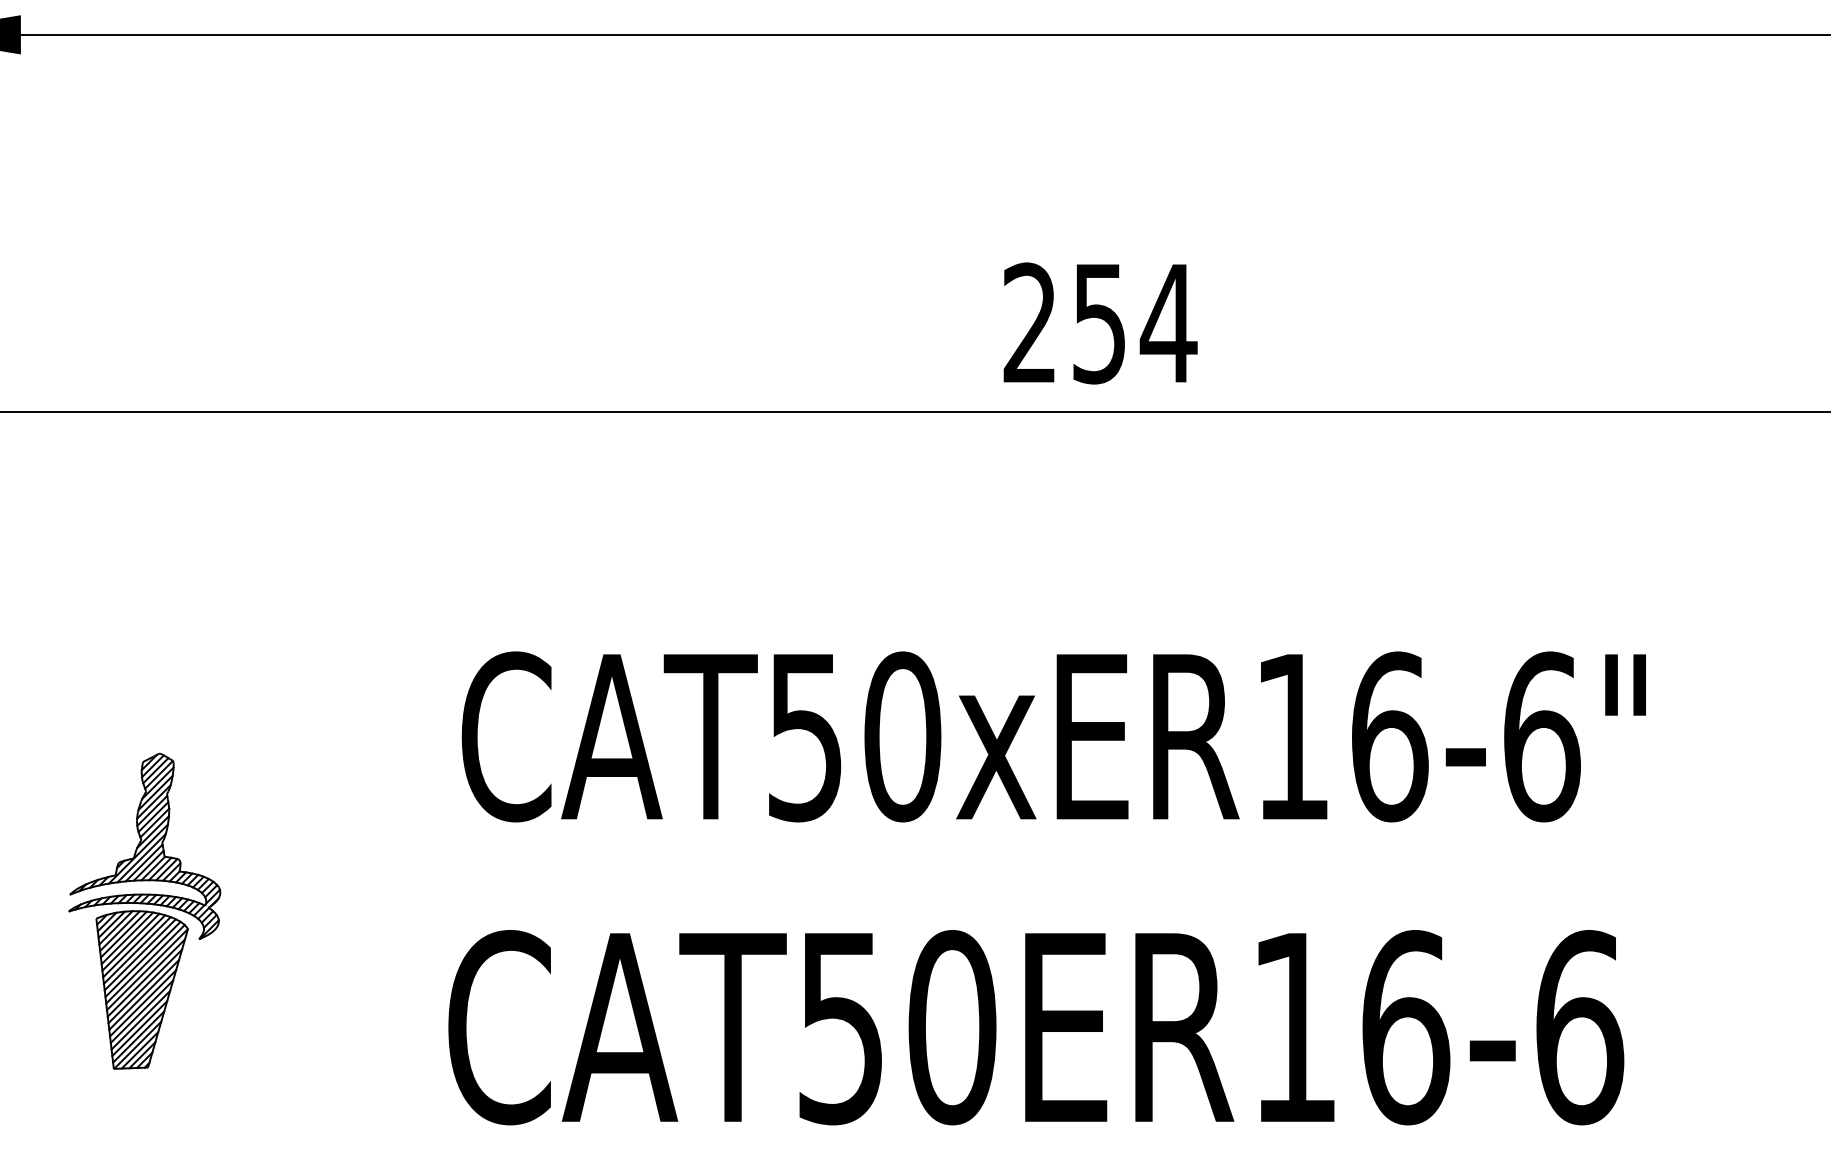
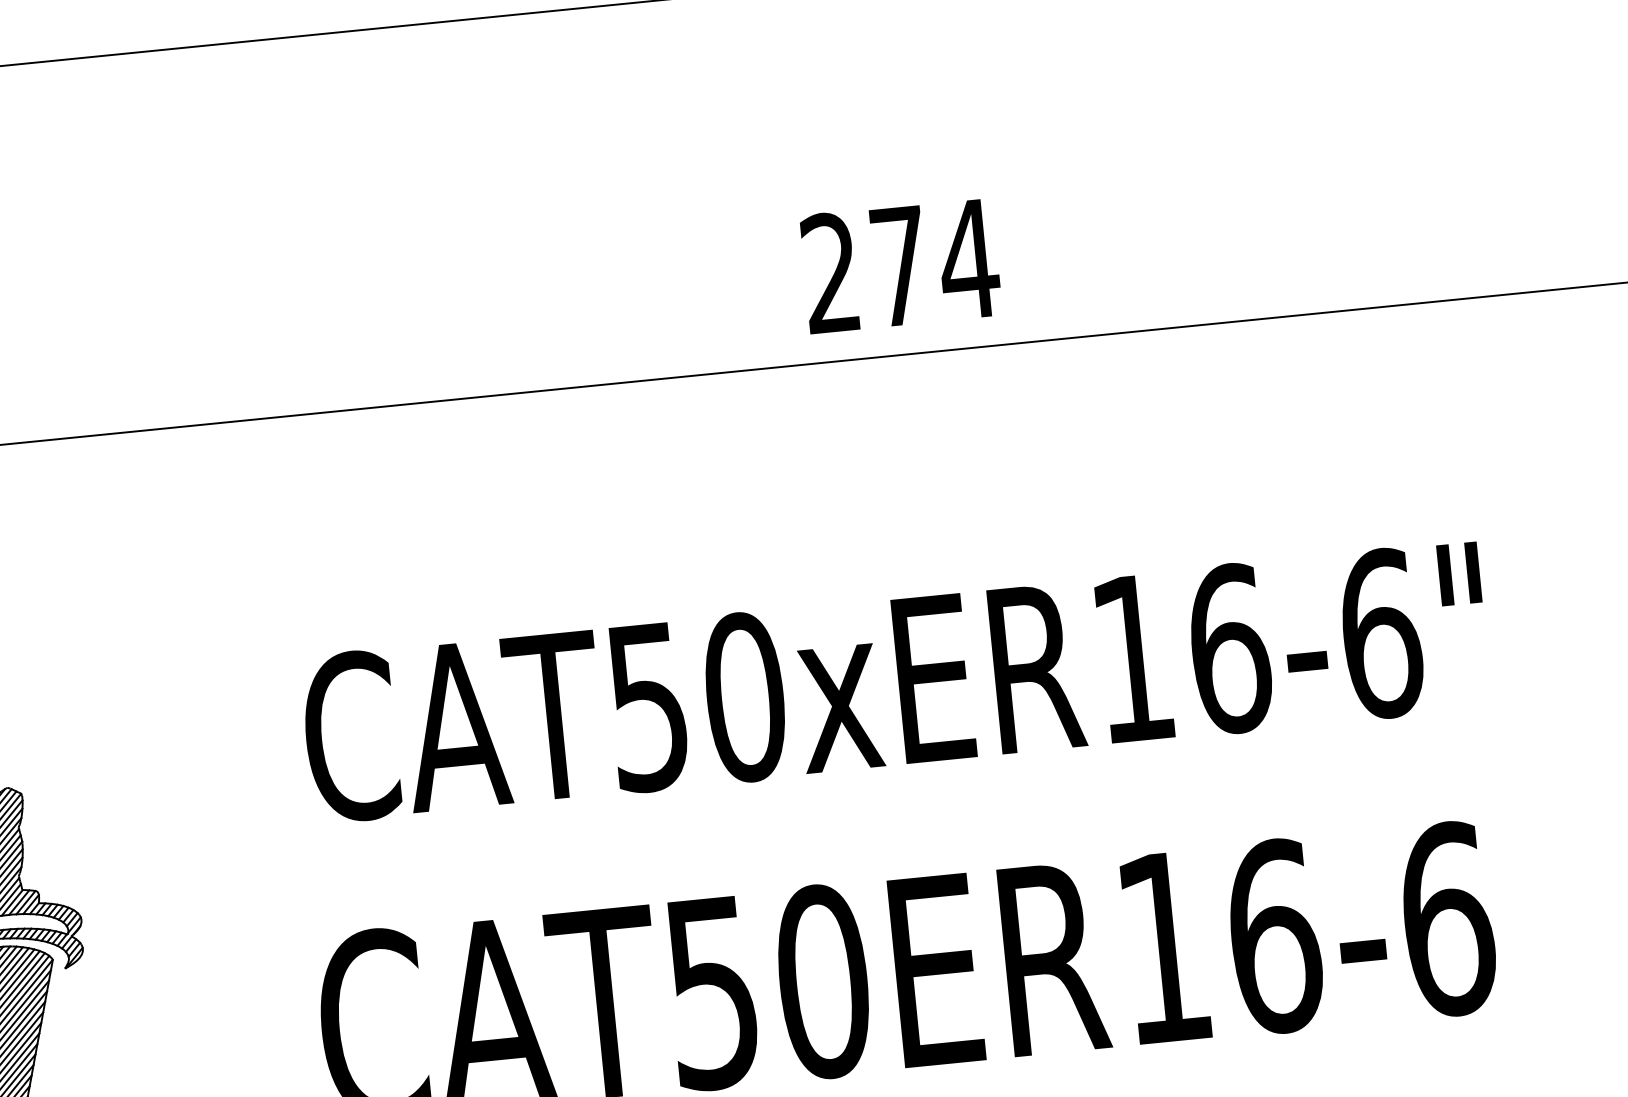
text: (1099, 324) -> (899, 267), 254 -> 274

